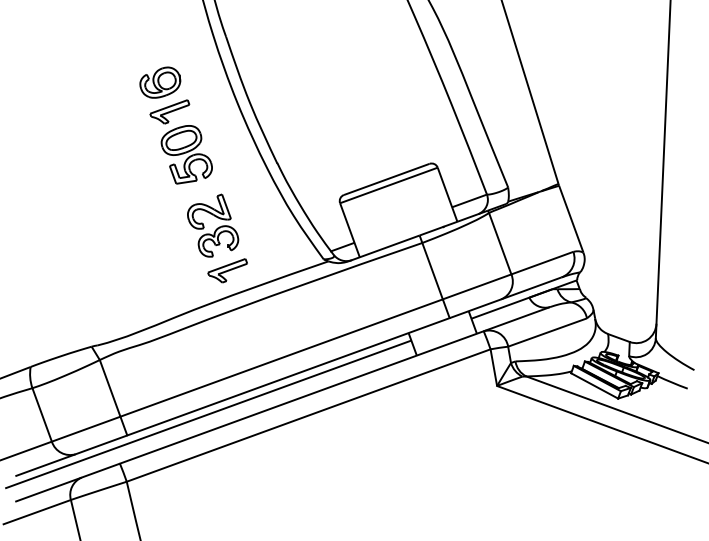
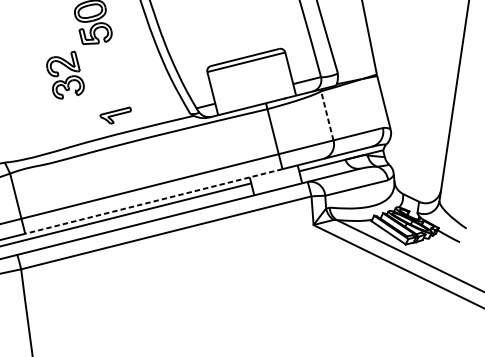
part: (213, 225) -> (65, 74), moved
line: (500, 243) -> (327, 115), solid -> dashed
line: (288, 376) -> (153, 201), solid -> dashed

